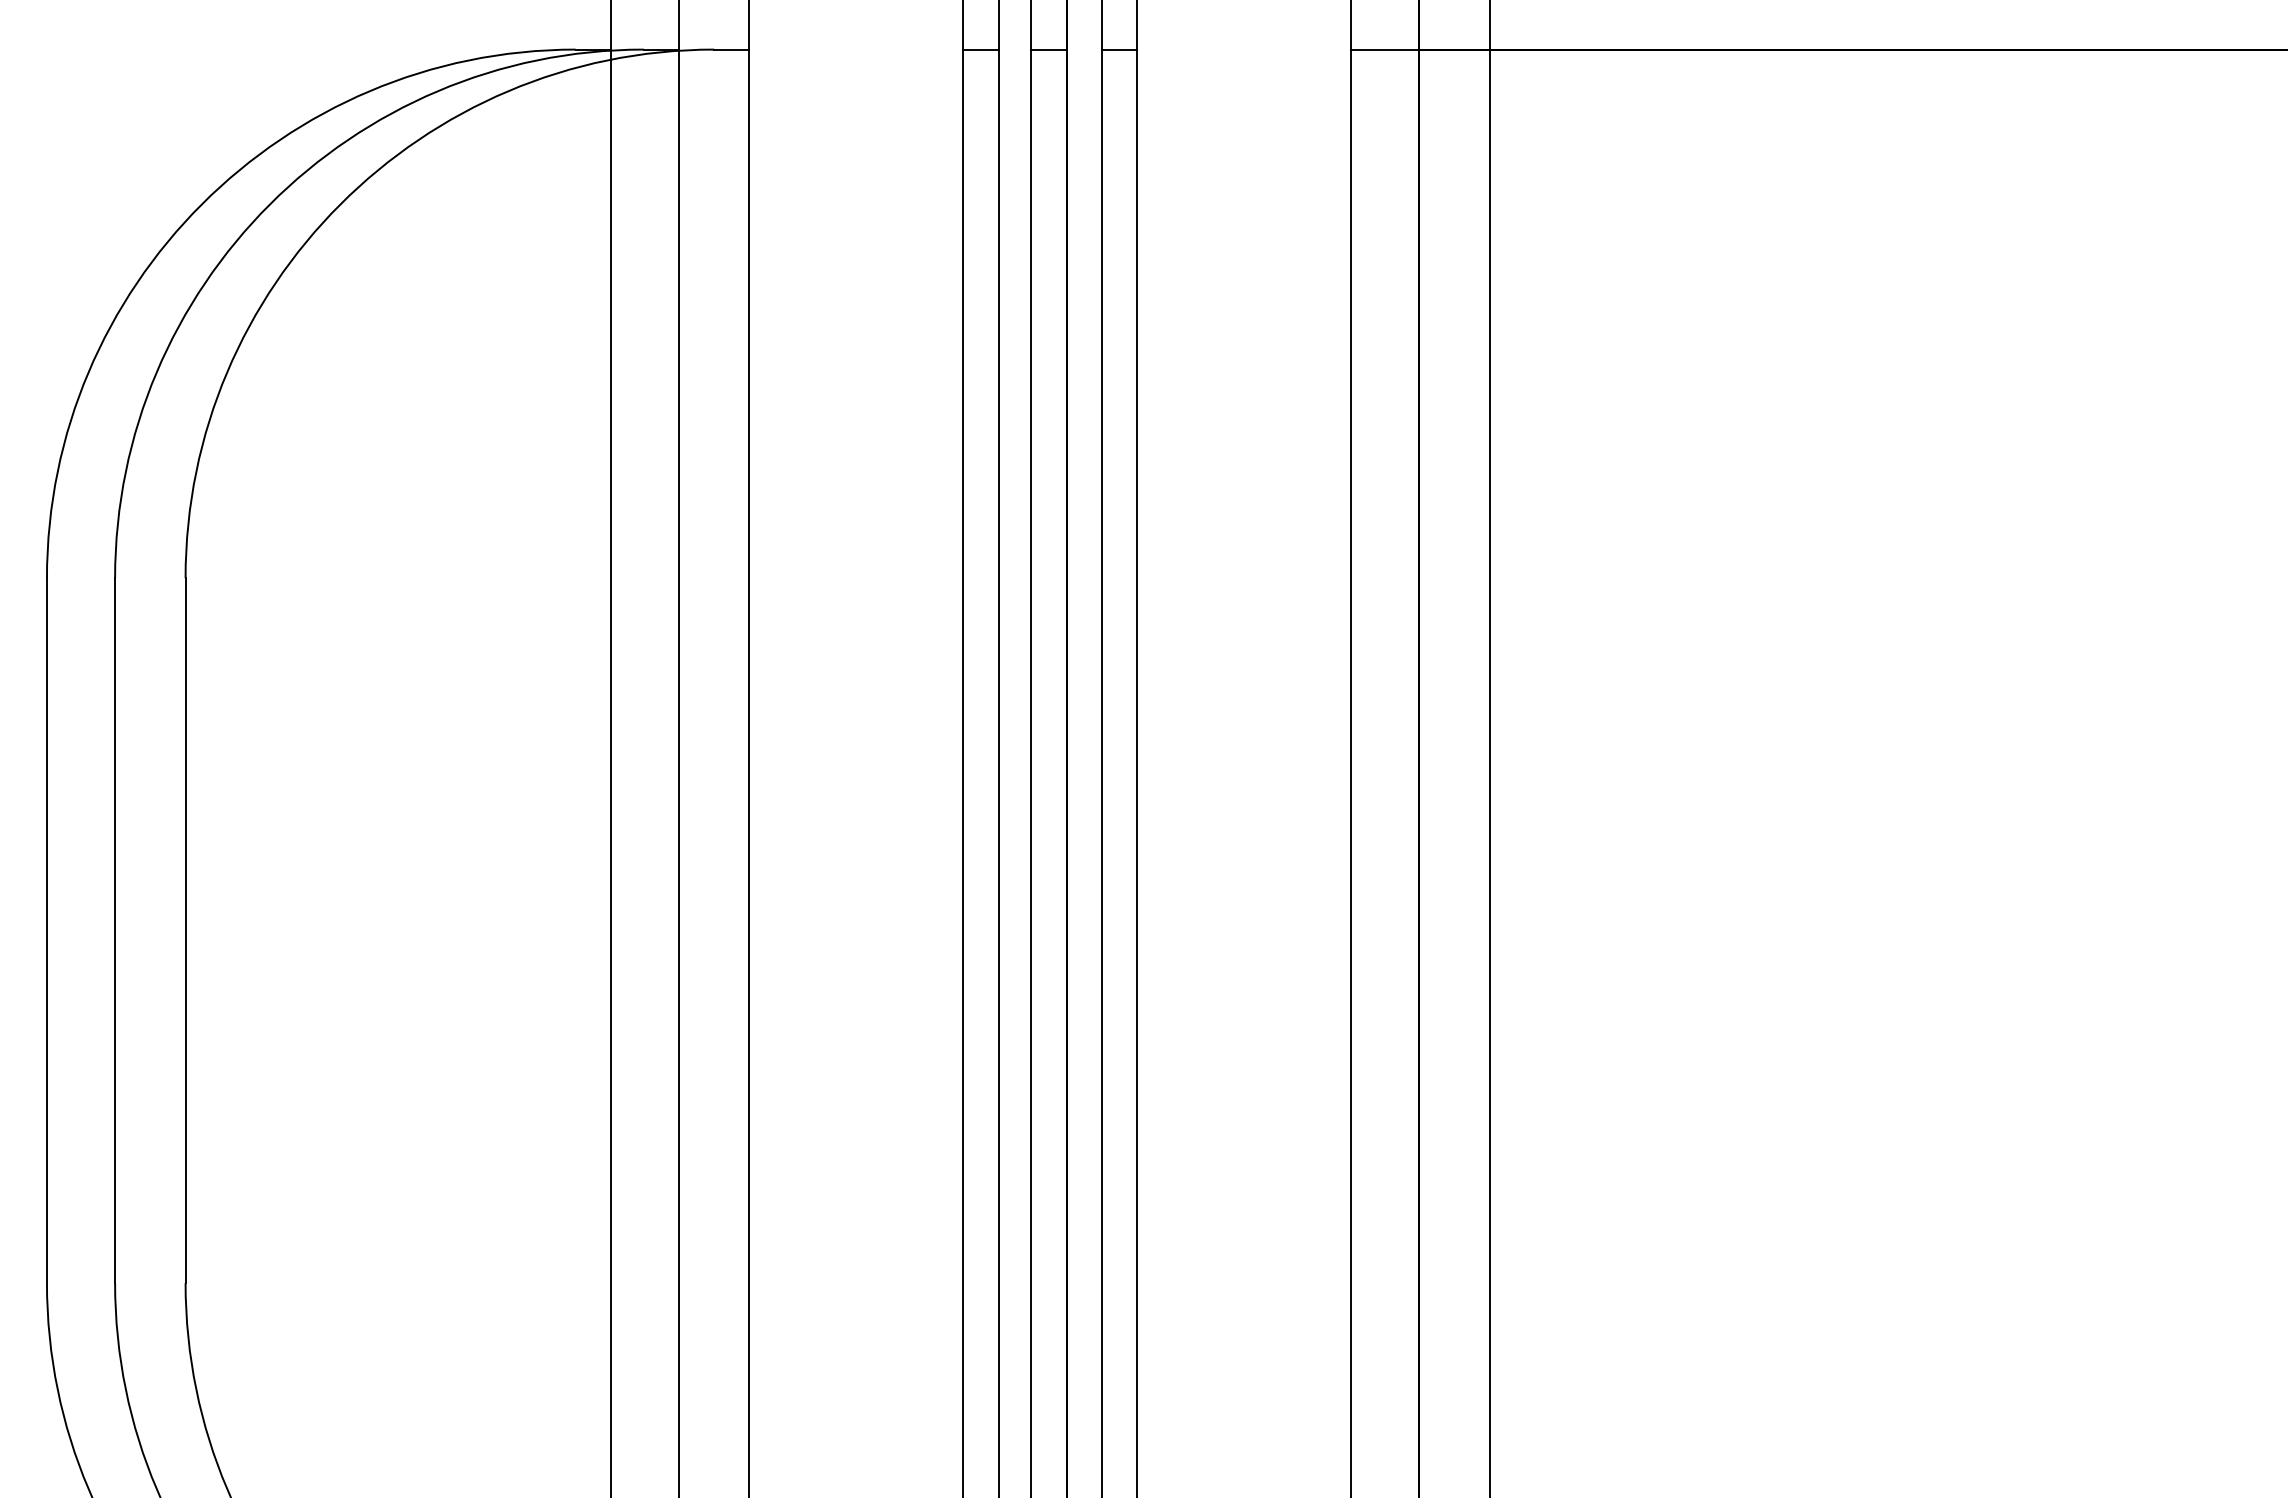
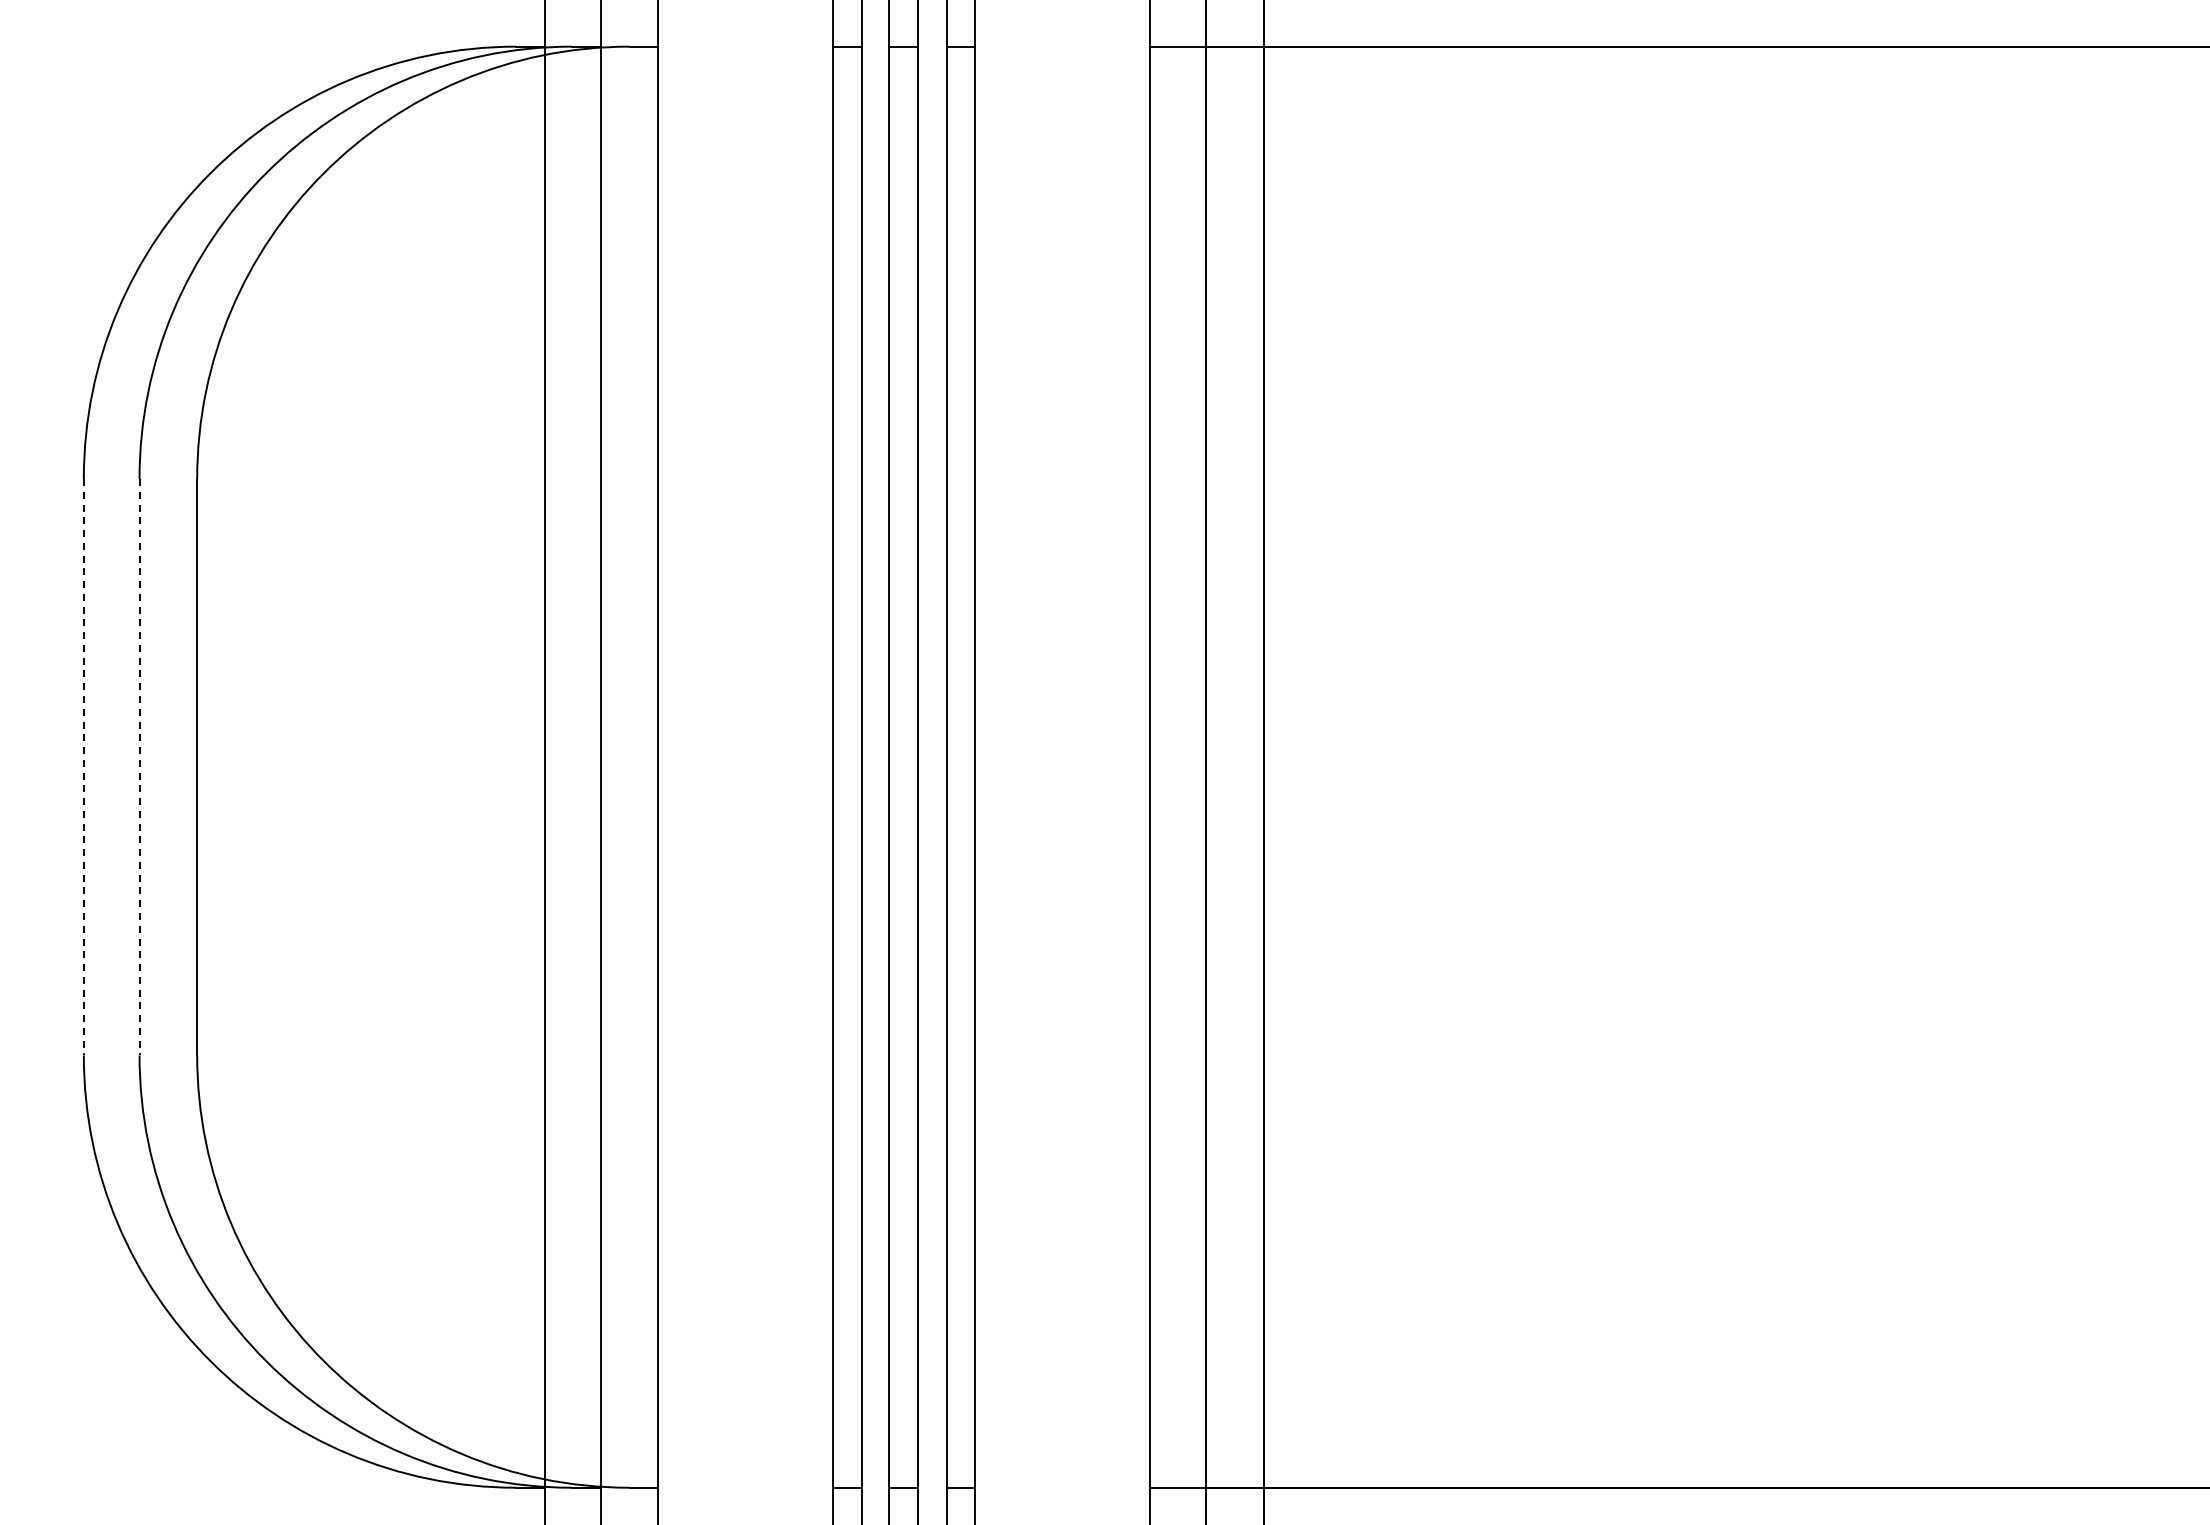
line: (46, 931) -> (83, 767), solid -> dashed
line: (115, 931) -> (139, 767), solid -> dashed

